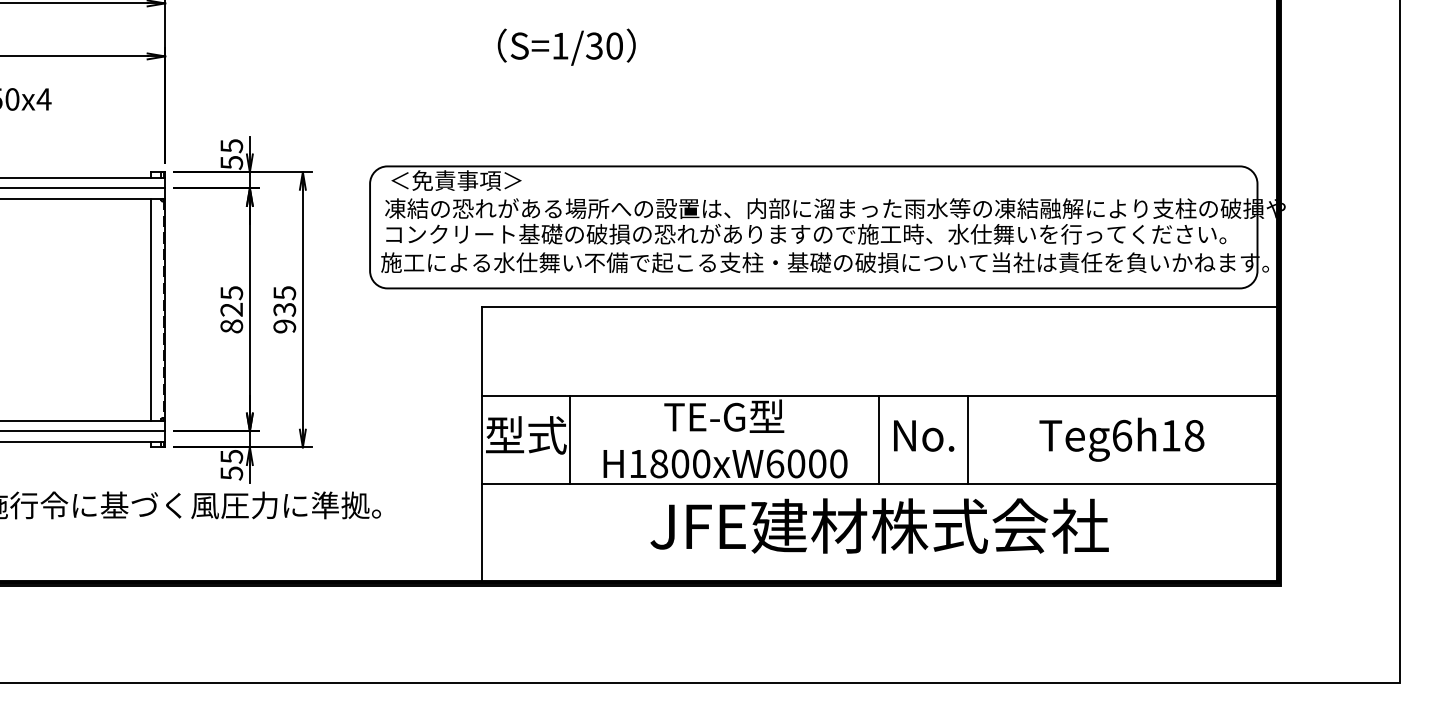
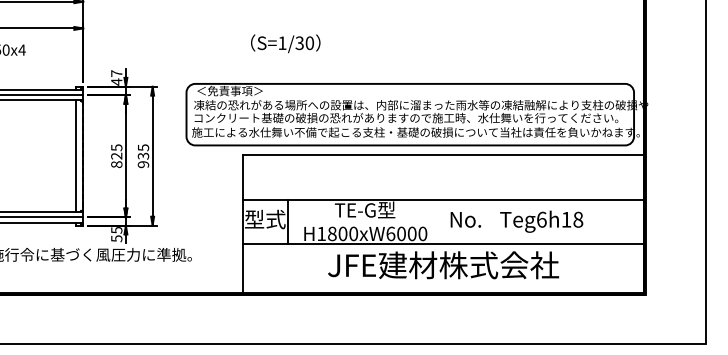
text: (566, 46) -> (285, 43), moved
text: (231, 153) -> (116, 77), 55 -> 47
line: (879, 439) -> (443, 221), removed
line: (966, 439) -> (487, 221), removed
text: (1121, 439) -> (541, 221), moved

